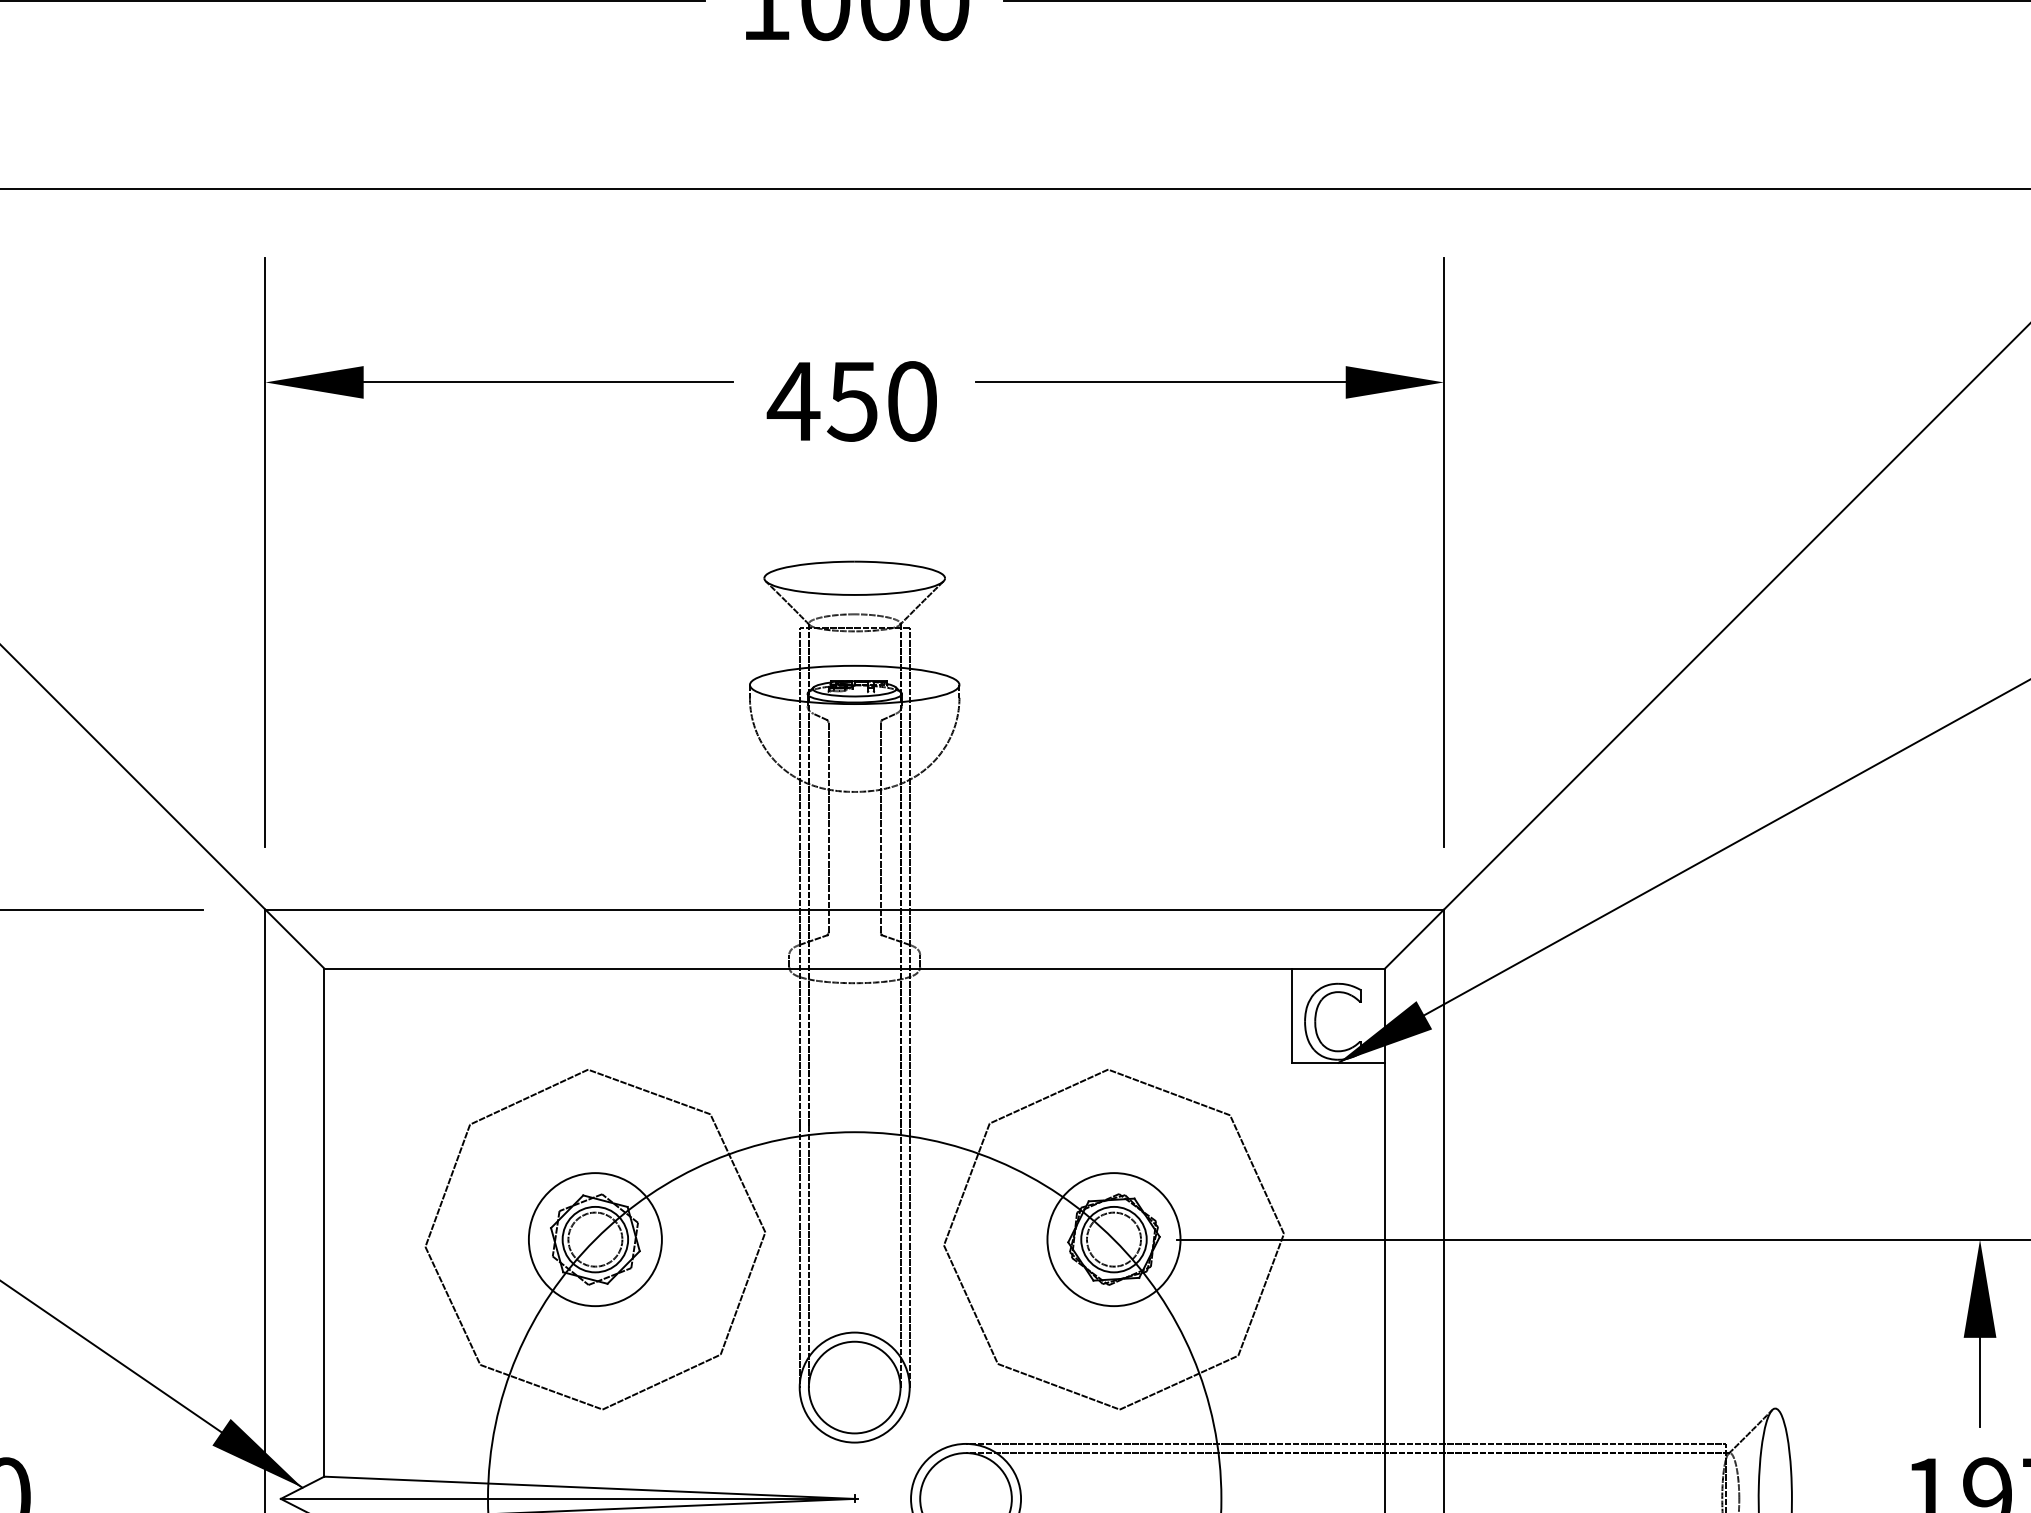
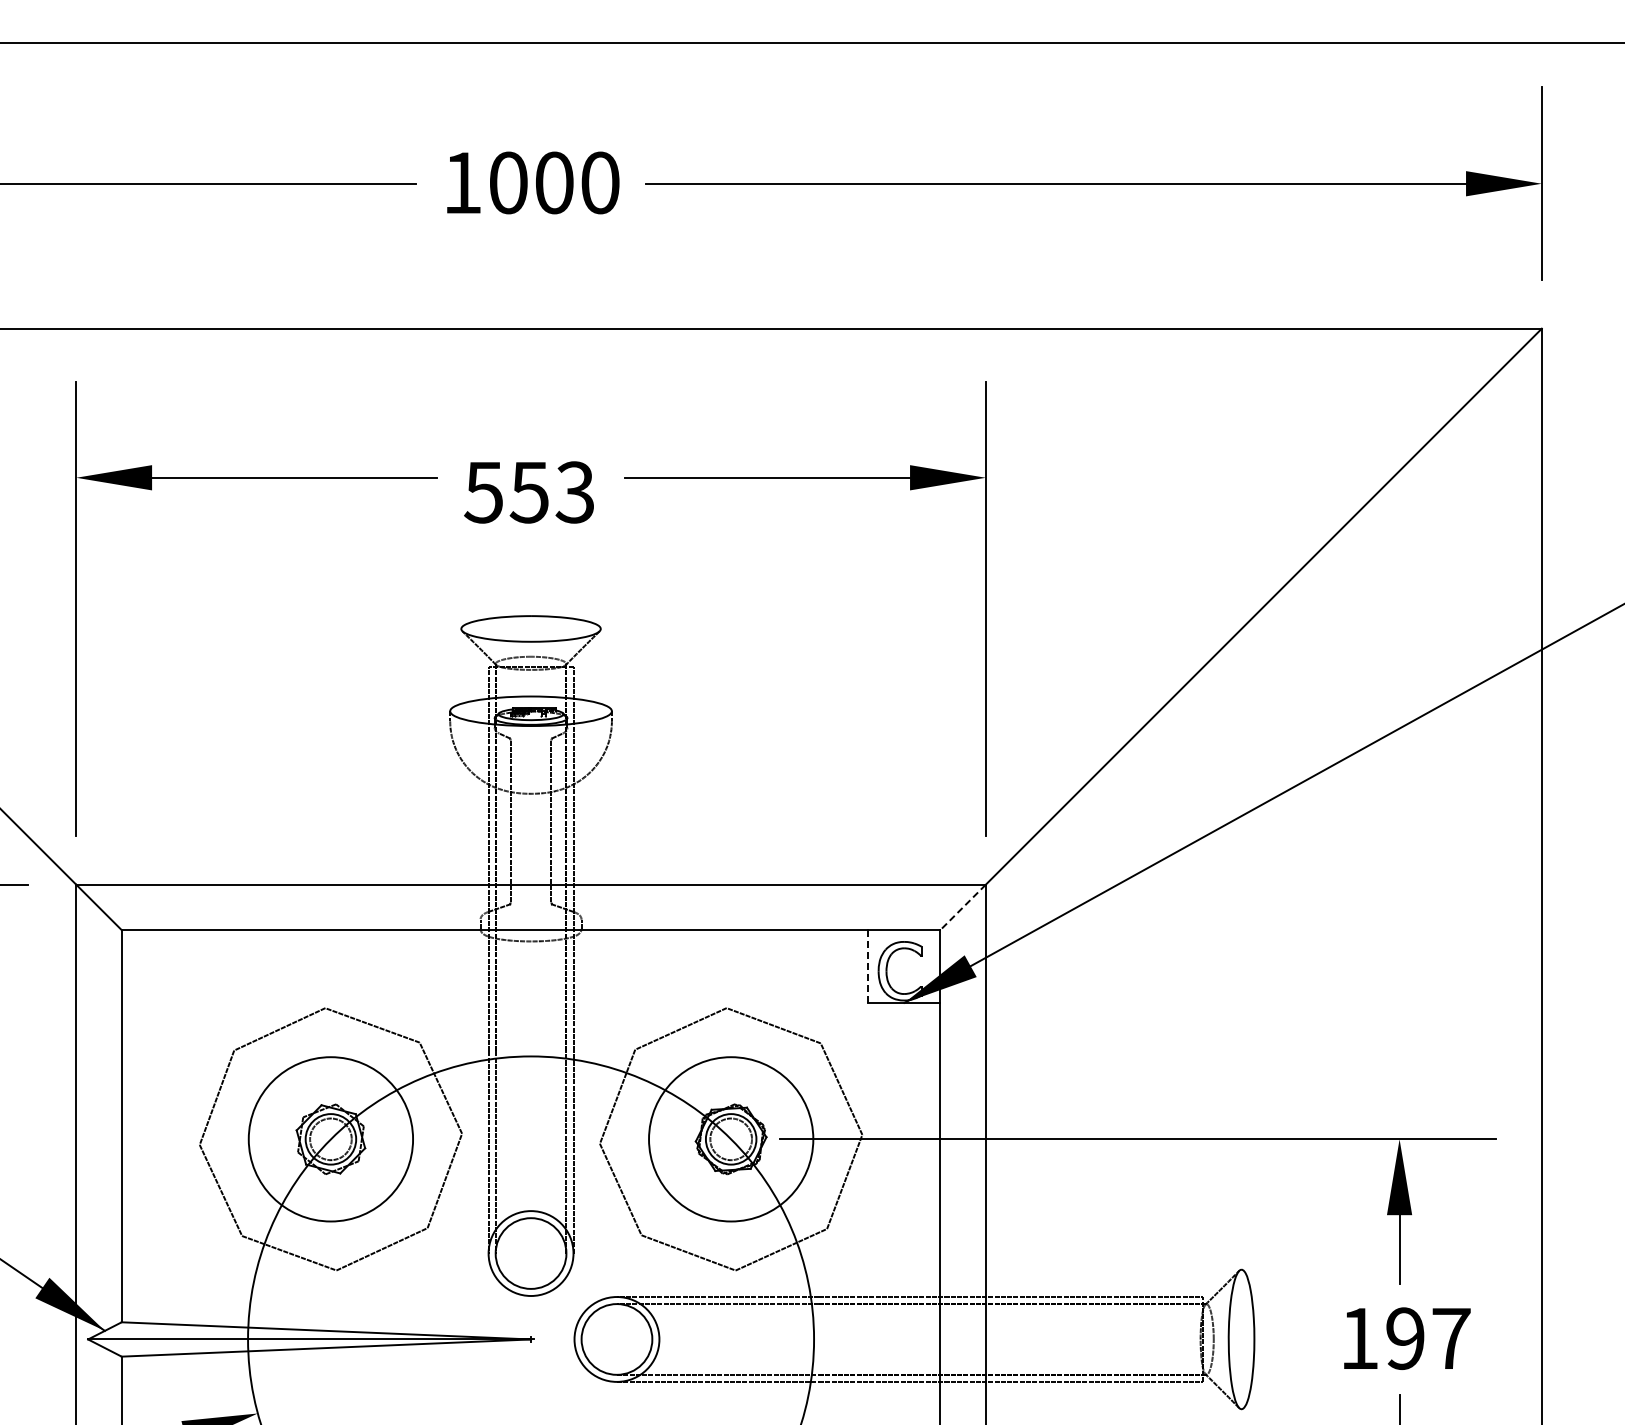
text: (851, 401) -> (528, 492), 450 -> 553
line: (1413, 939) -> (962, 907), solid -> dashed
line: (1291, 1015) -> (868, 966), solid -> dashed
circle: (594, 1239) -> (330, 1139), size x1.6
circle: (1113, 1239) -> (730, 1139), size x1.6

